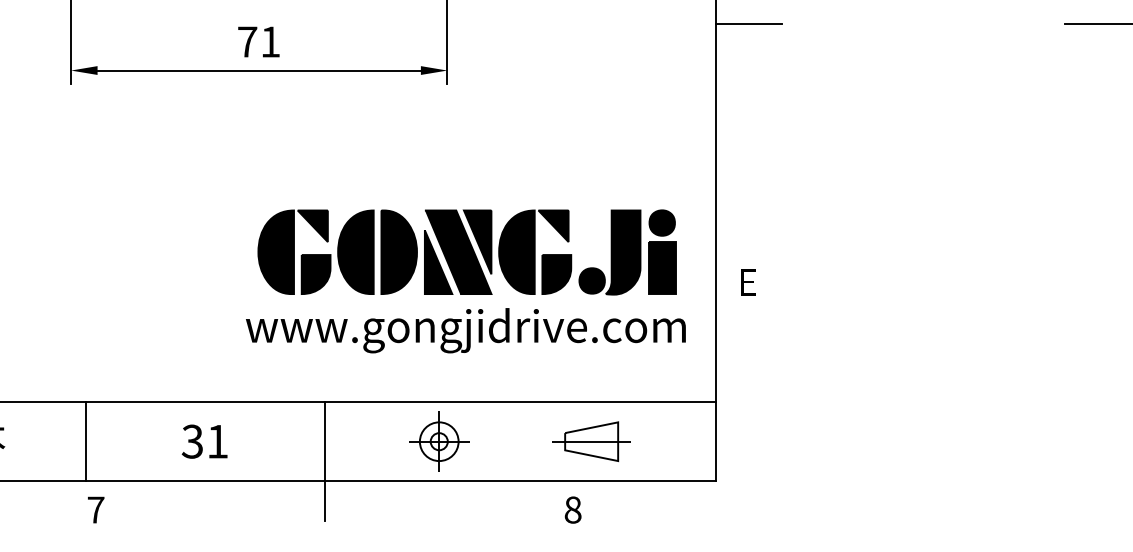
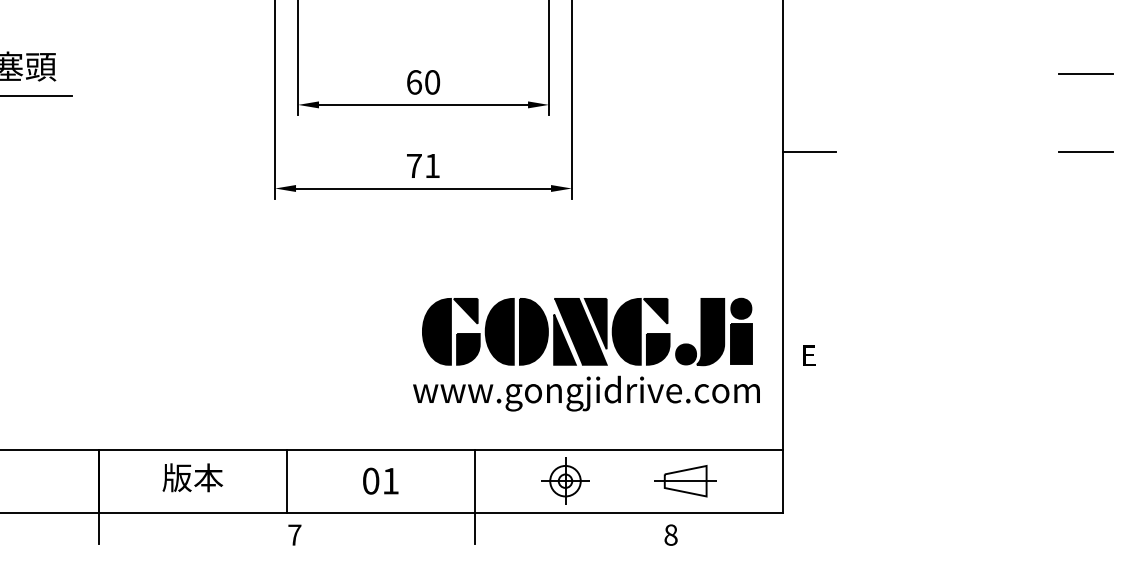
text: (191, 440) -> (370, 480), 31 -> 01

